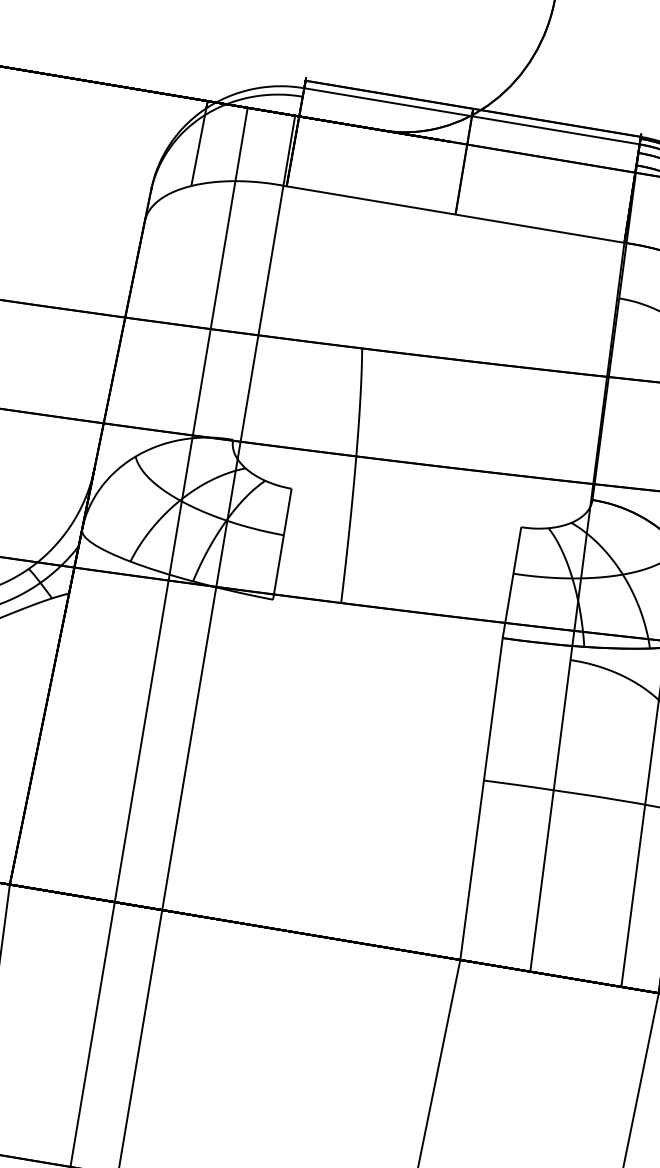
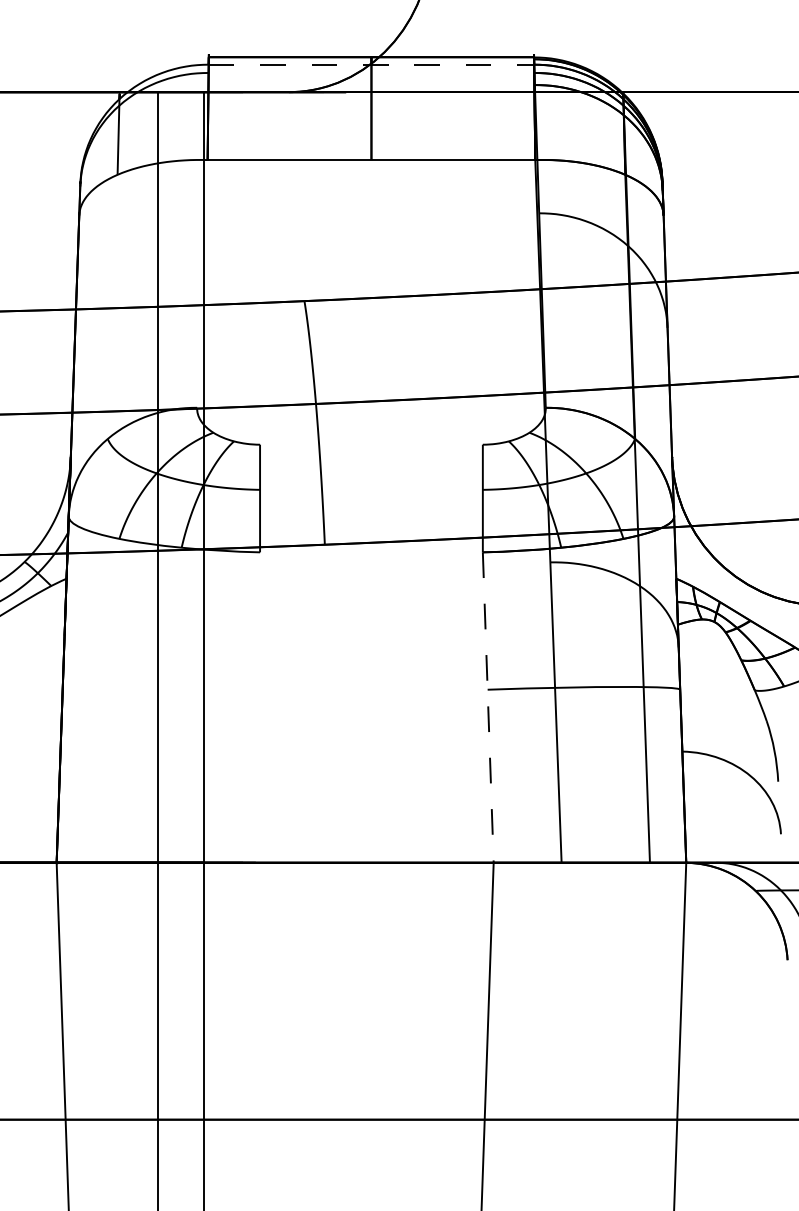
line: (472, 116) -> (371, 64), solid -> dashed
line: (481, 800) -> (488, 708), solid -> dashed

